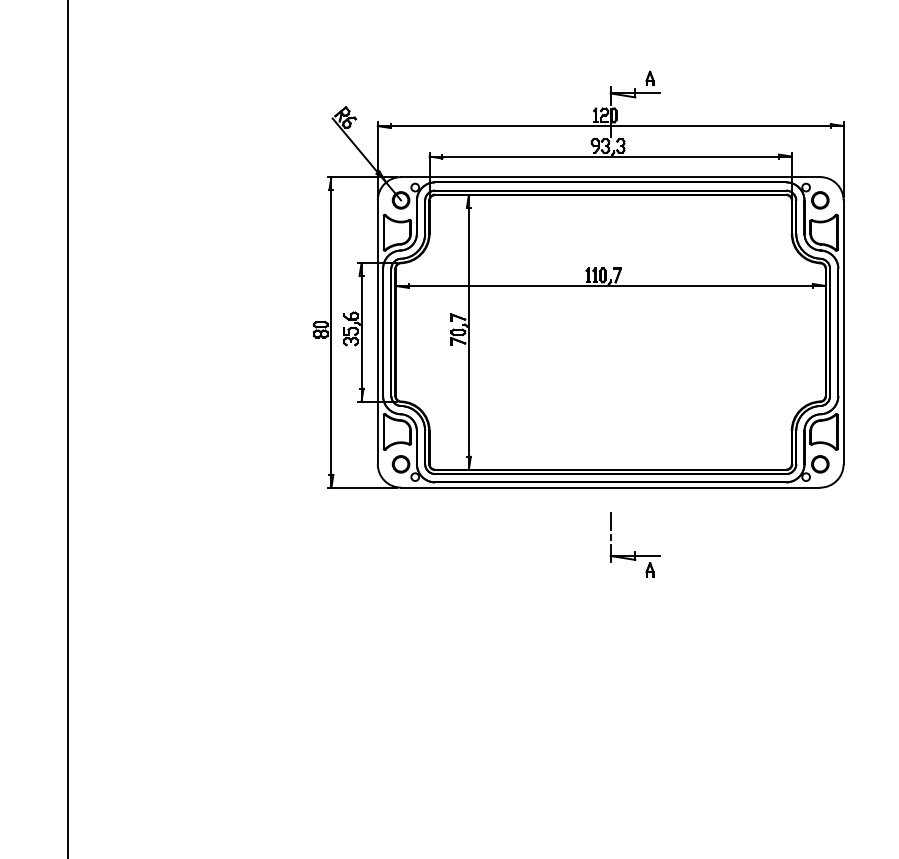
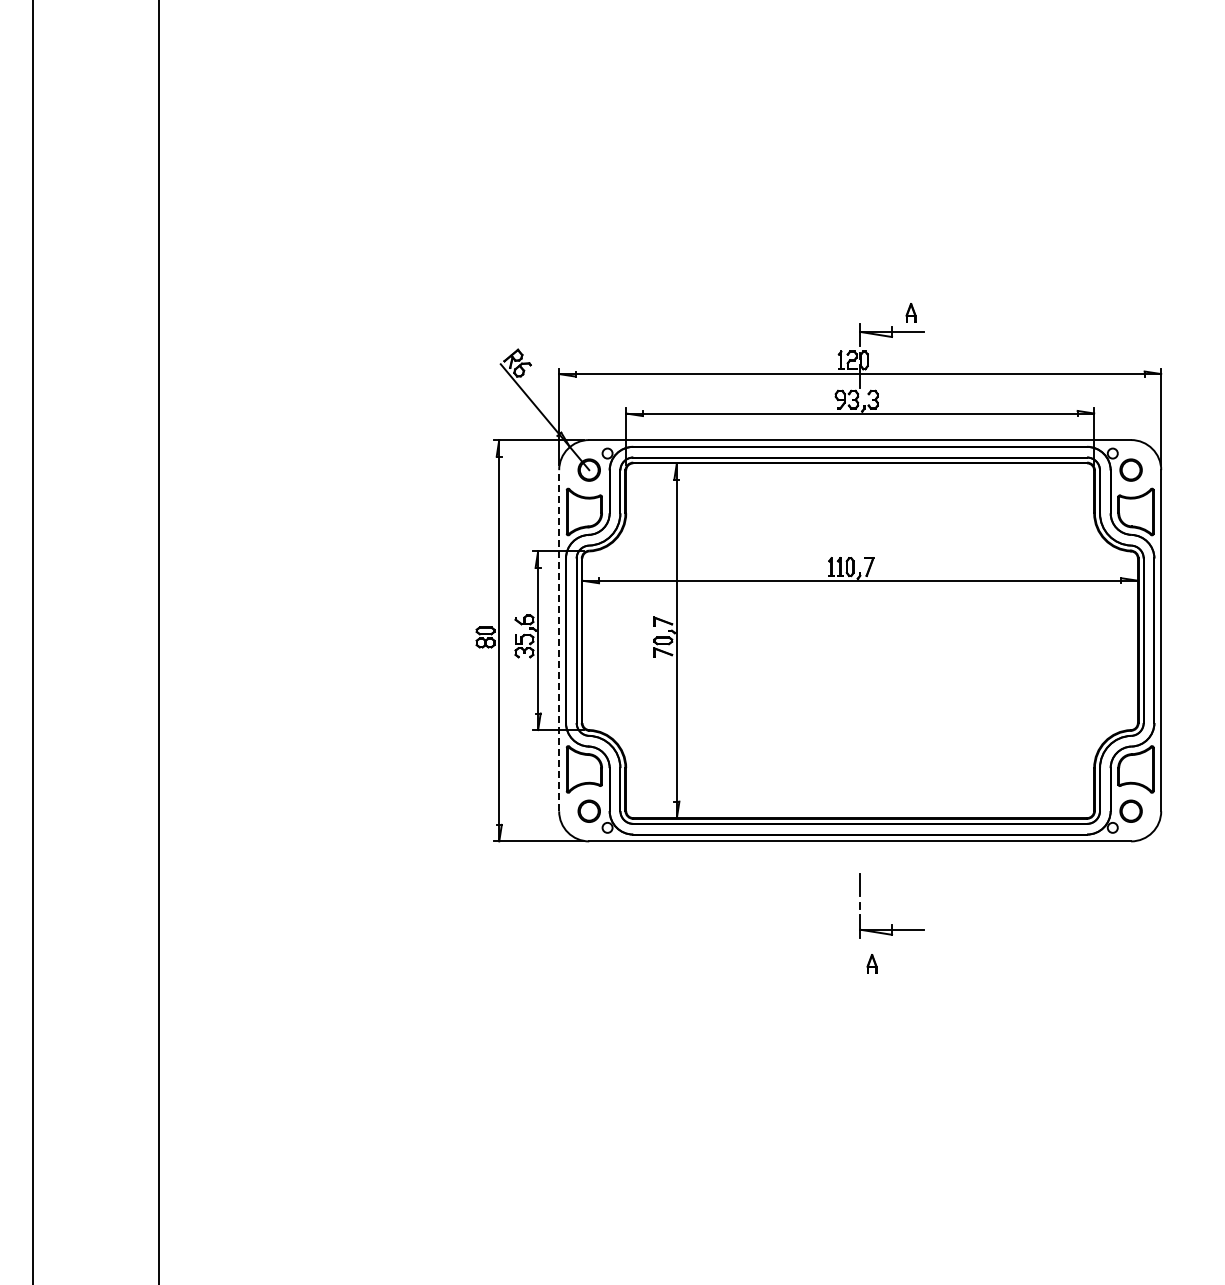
line: (378, 332) -> (559, 640), solid -> dashed
part: (649, 569) -> (871, 963), moved

